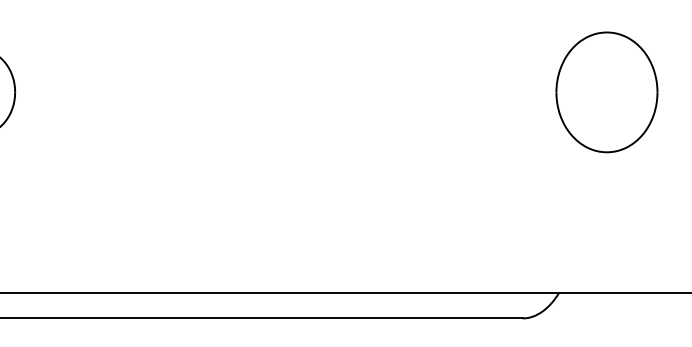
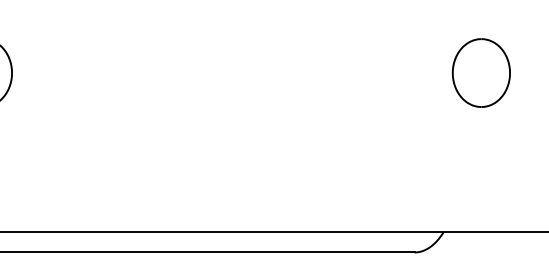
part: (606, 91) -> (481, 72), size x0.71

